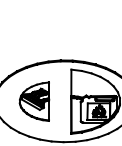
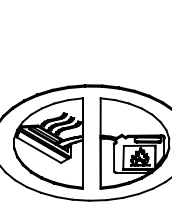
part: (34, 101) -> (48, 143), size x1.67

